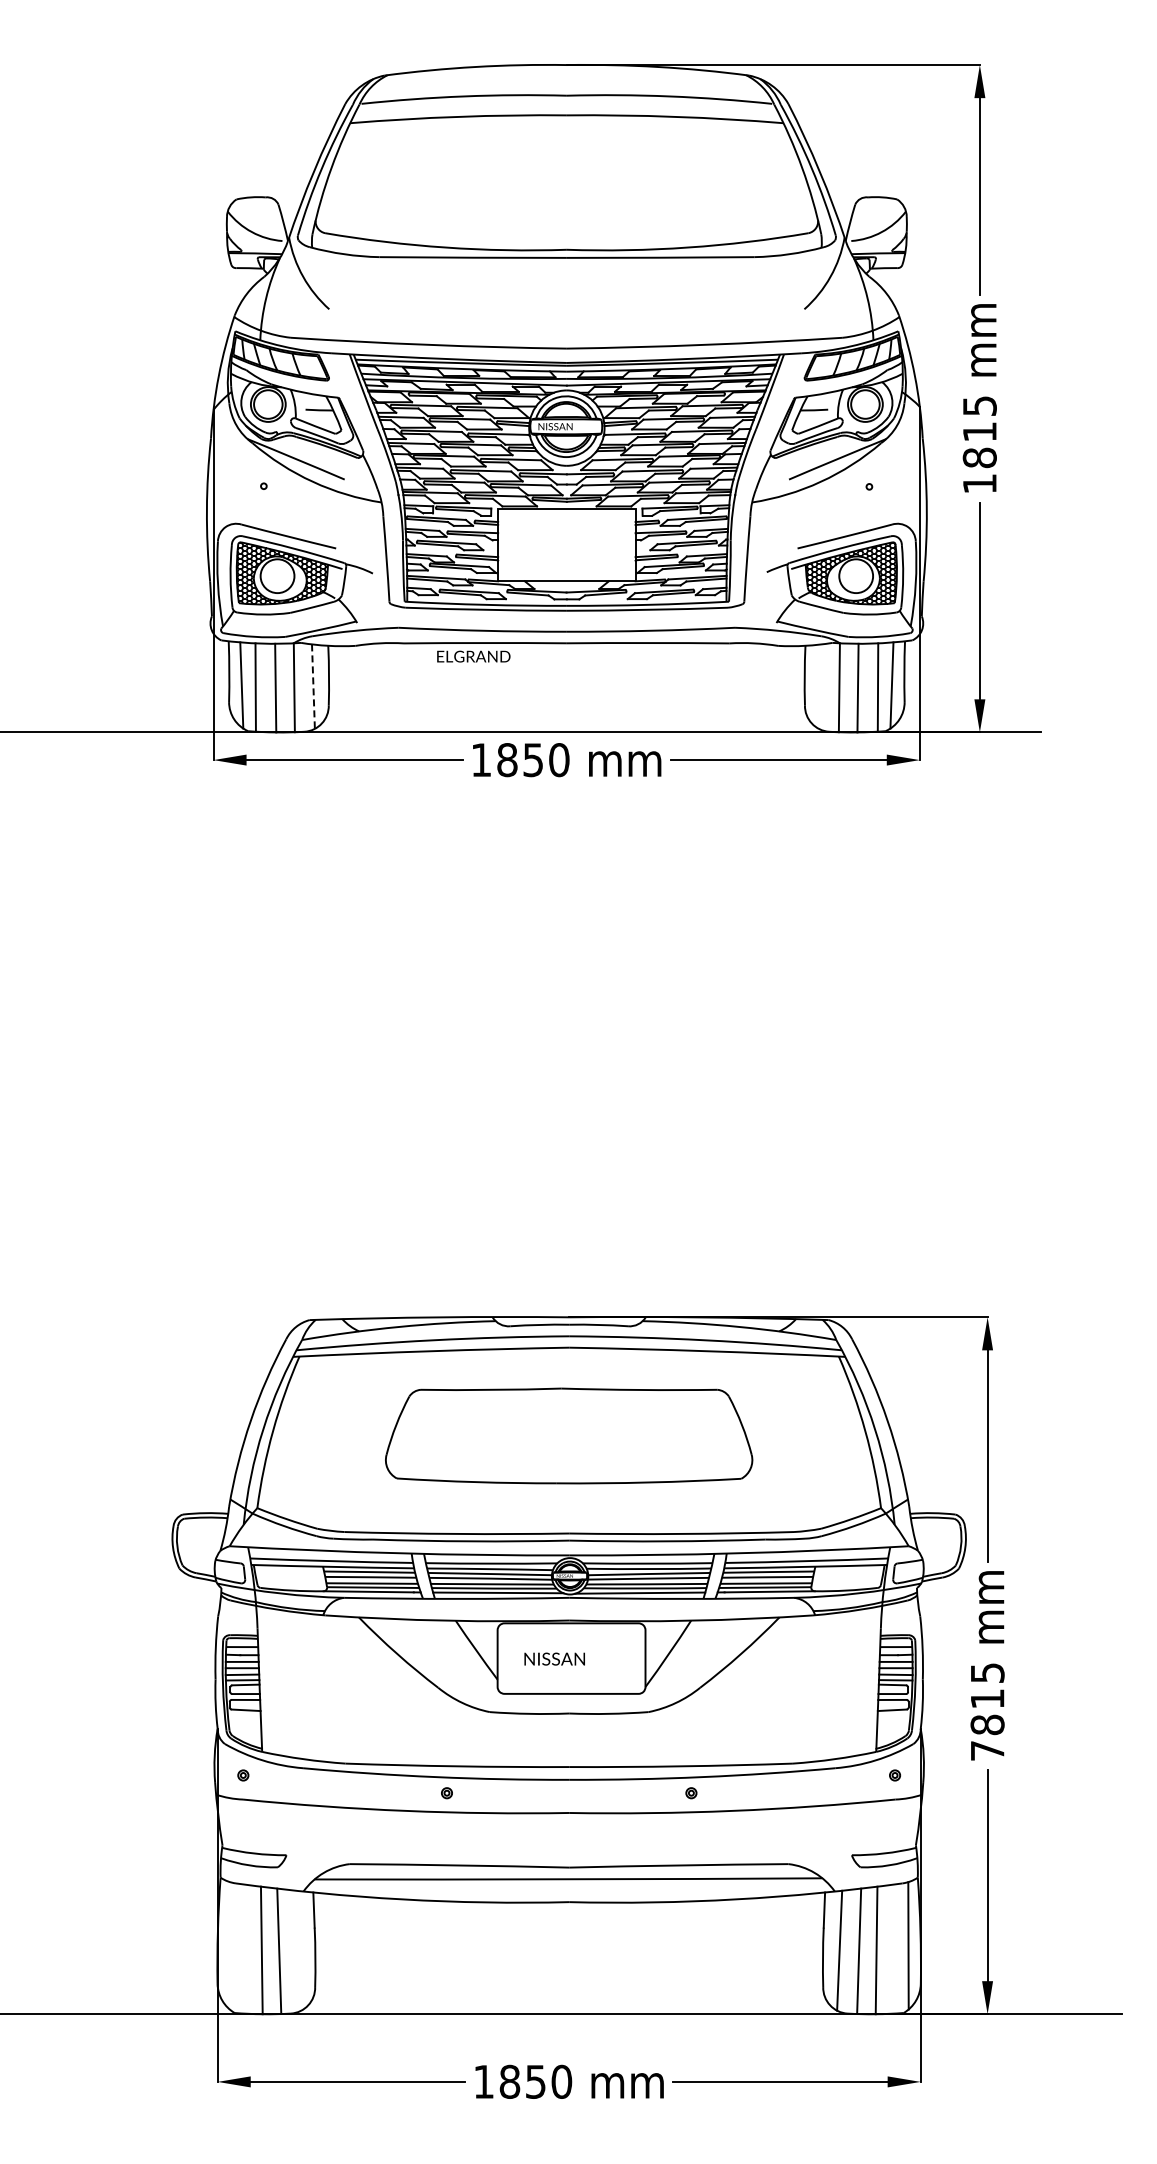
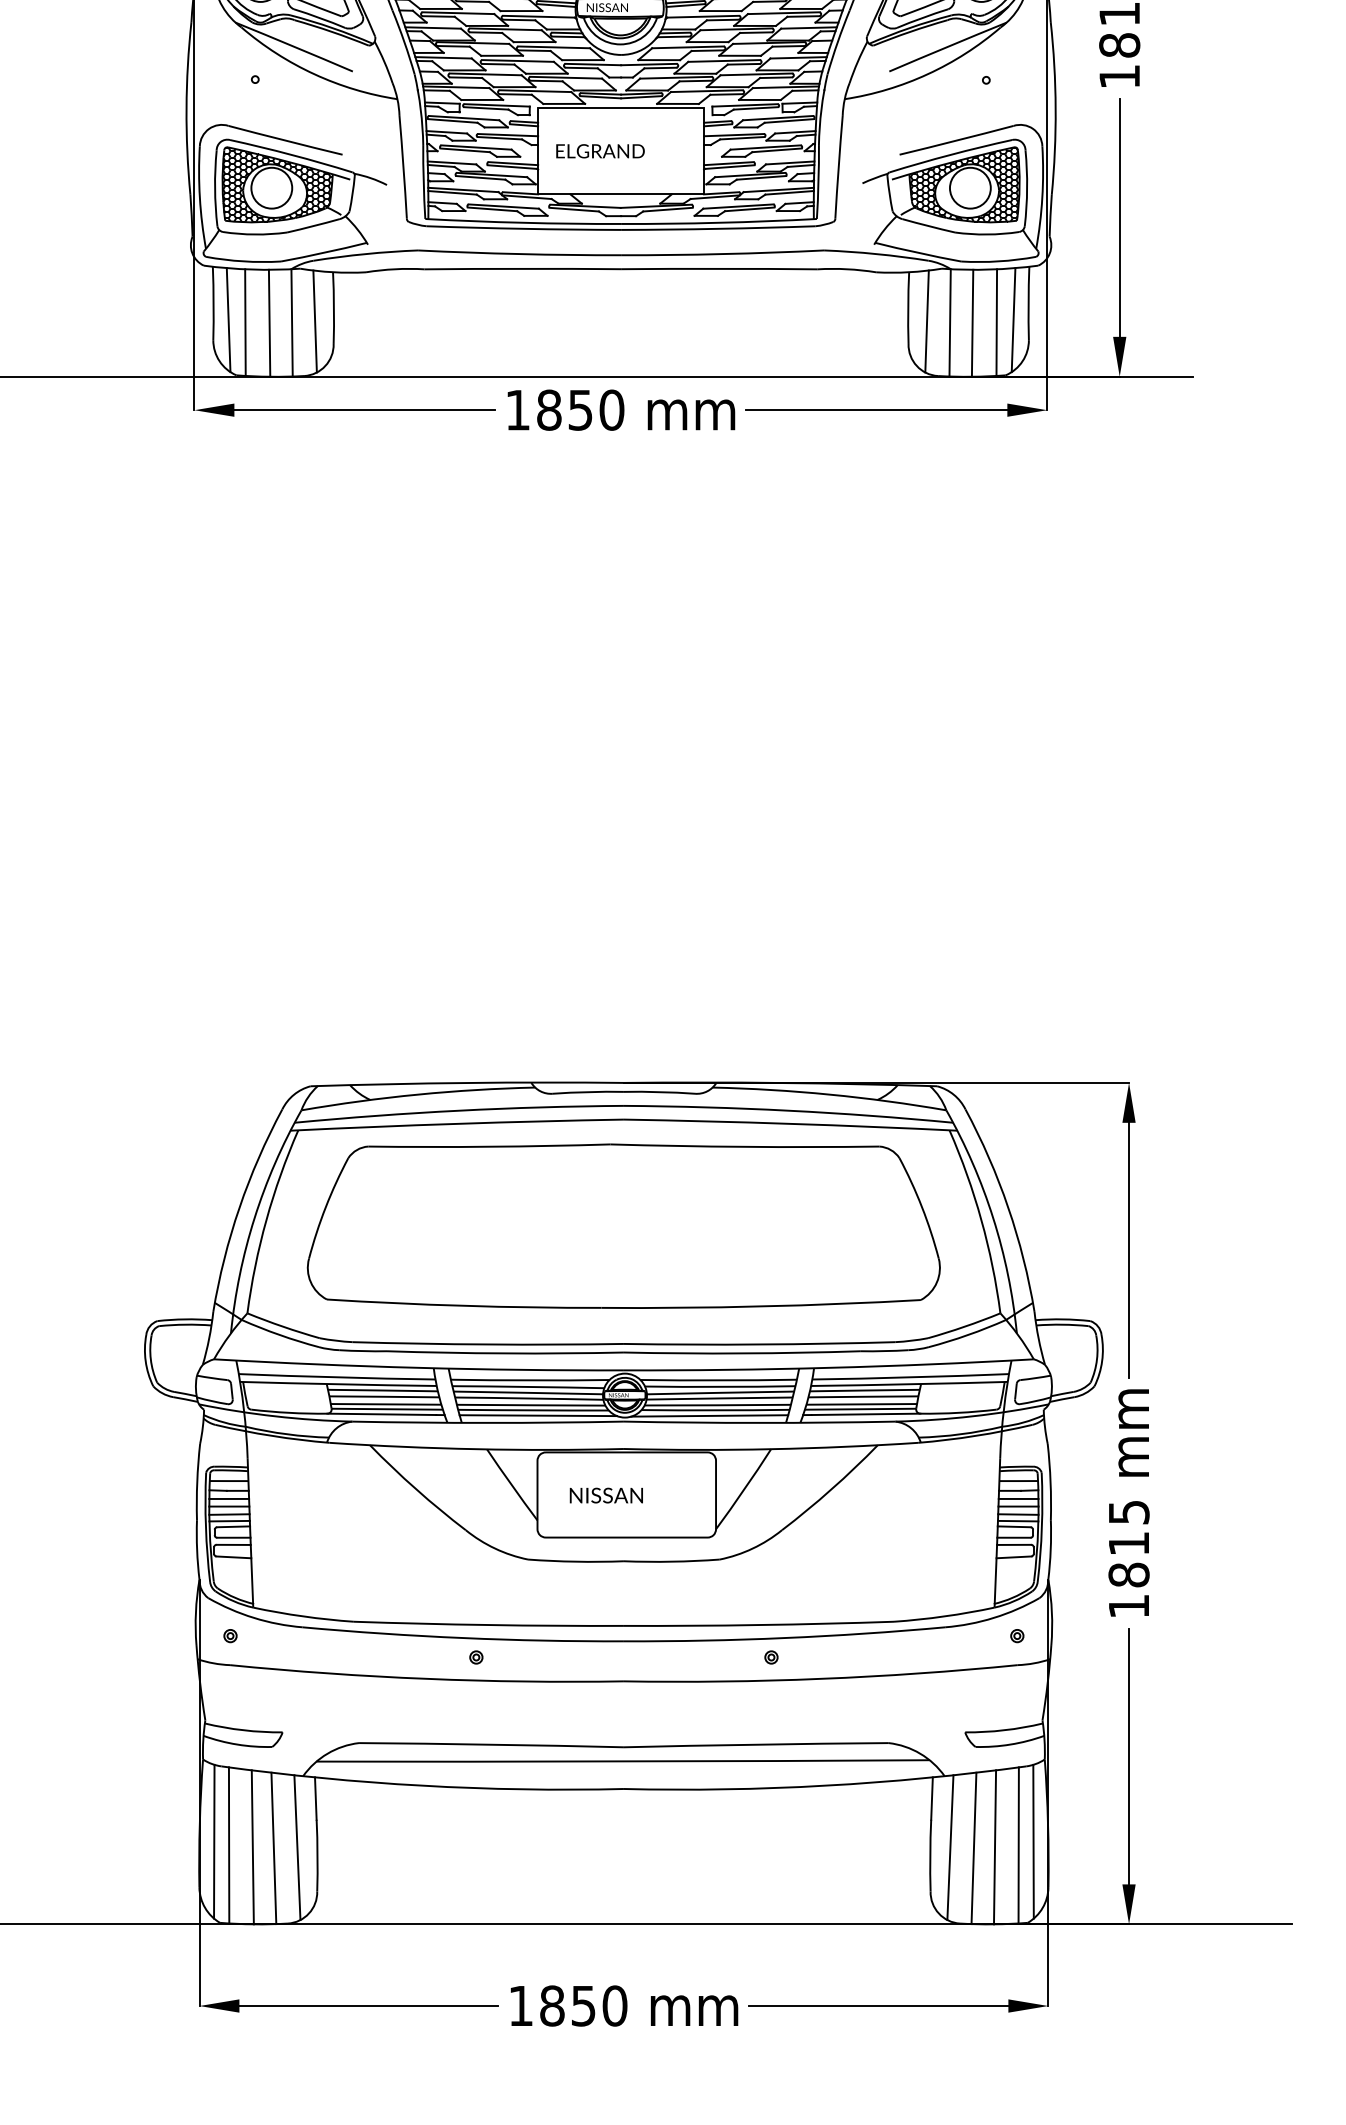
text: (473, 656) -> (600, 151), moved
line: (819, 686) -> (926, 321), added
line: (313, 687) -> (315, 322), dashed -> solid
part: (568, 1435) -> (623, 1225), size x1.43
text: (987, 1750) -> (1128, 1605), 7815 -> 1815
line: (229, 1945) -> (213, 1841), added
line: (242, 1948) -> (229, 1844), added
line: (896, 1948) -> (1019, 1844), added
line: (298, 1950) -> (297, 1847), added

